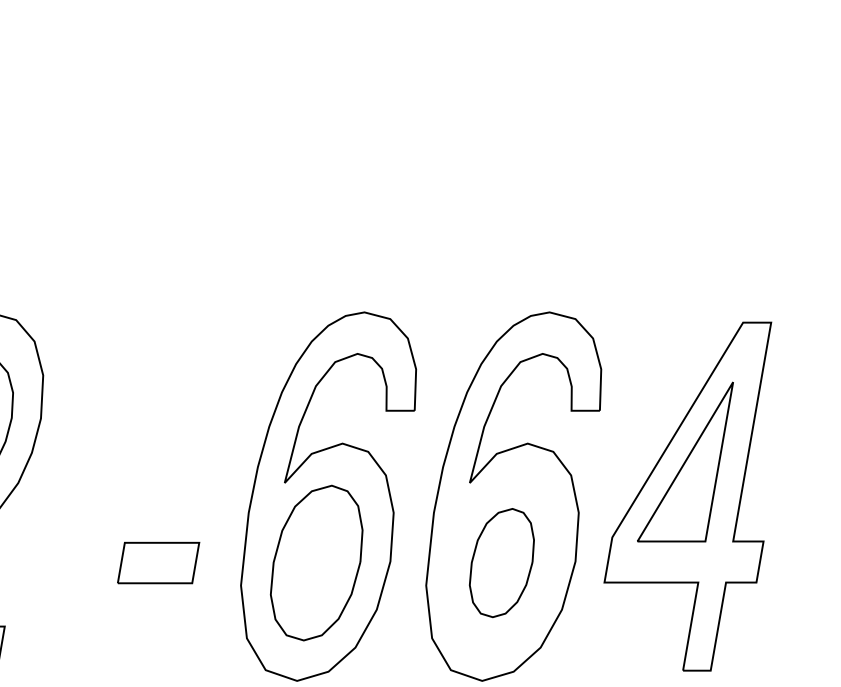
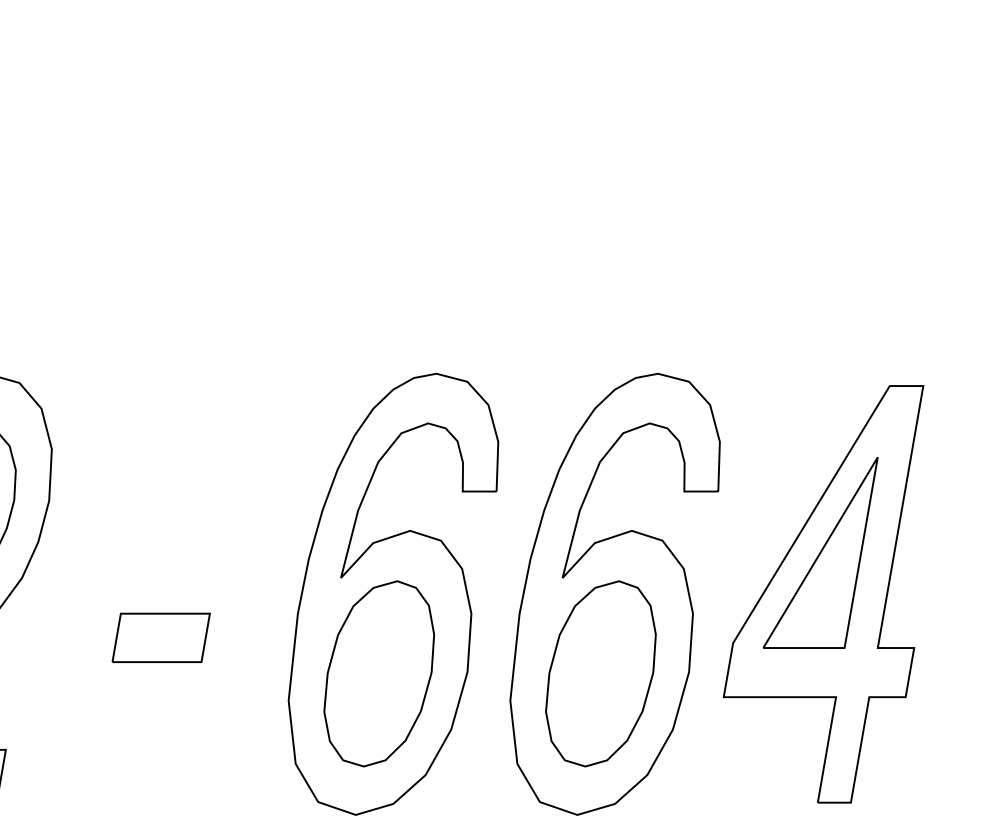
part: (158, 562) -> (161, 637), moved
part: (501, 562) -> (600, 673), size x1.43

